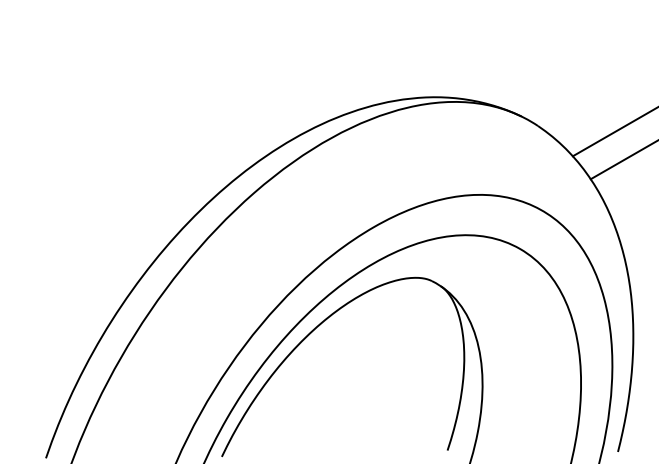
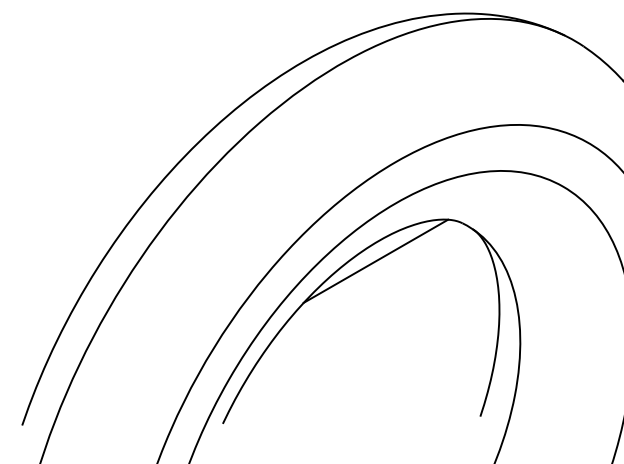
line: (355, 313) -> (375, 260), added

